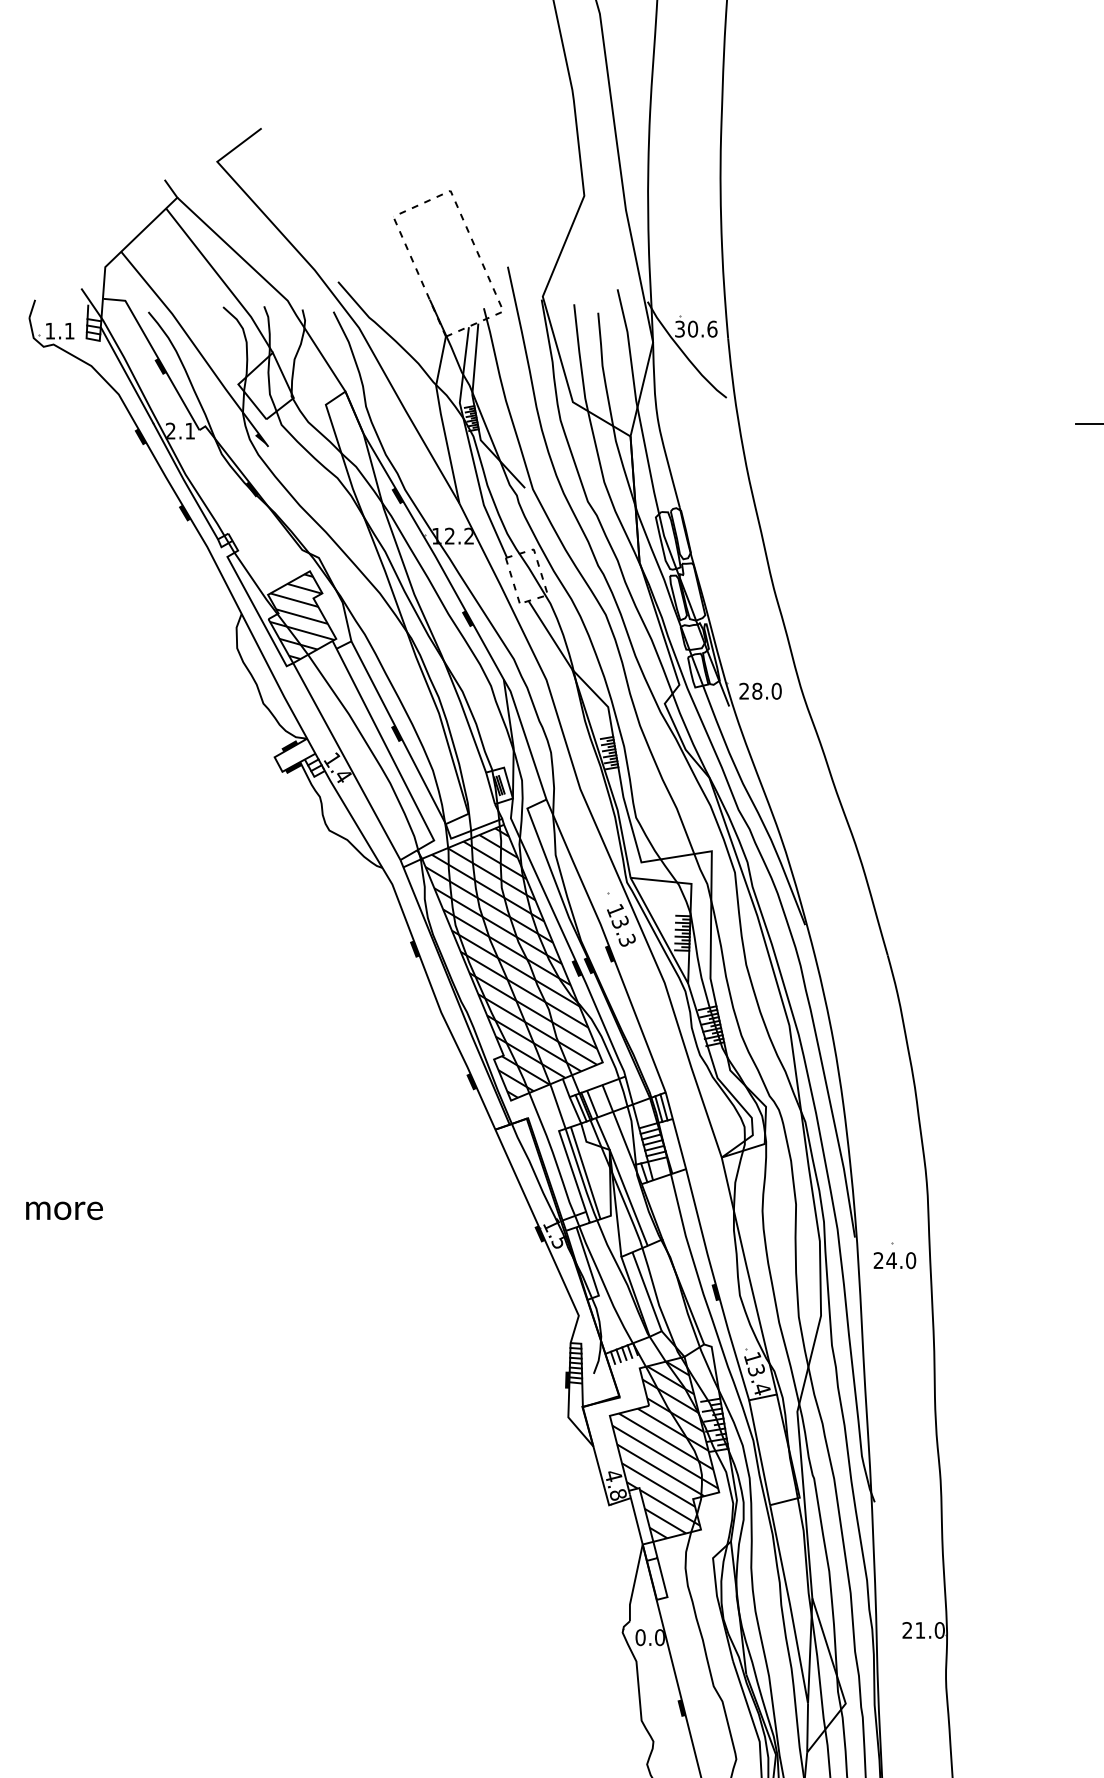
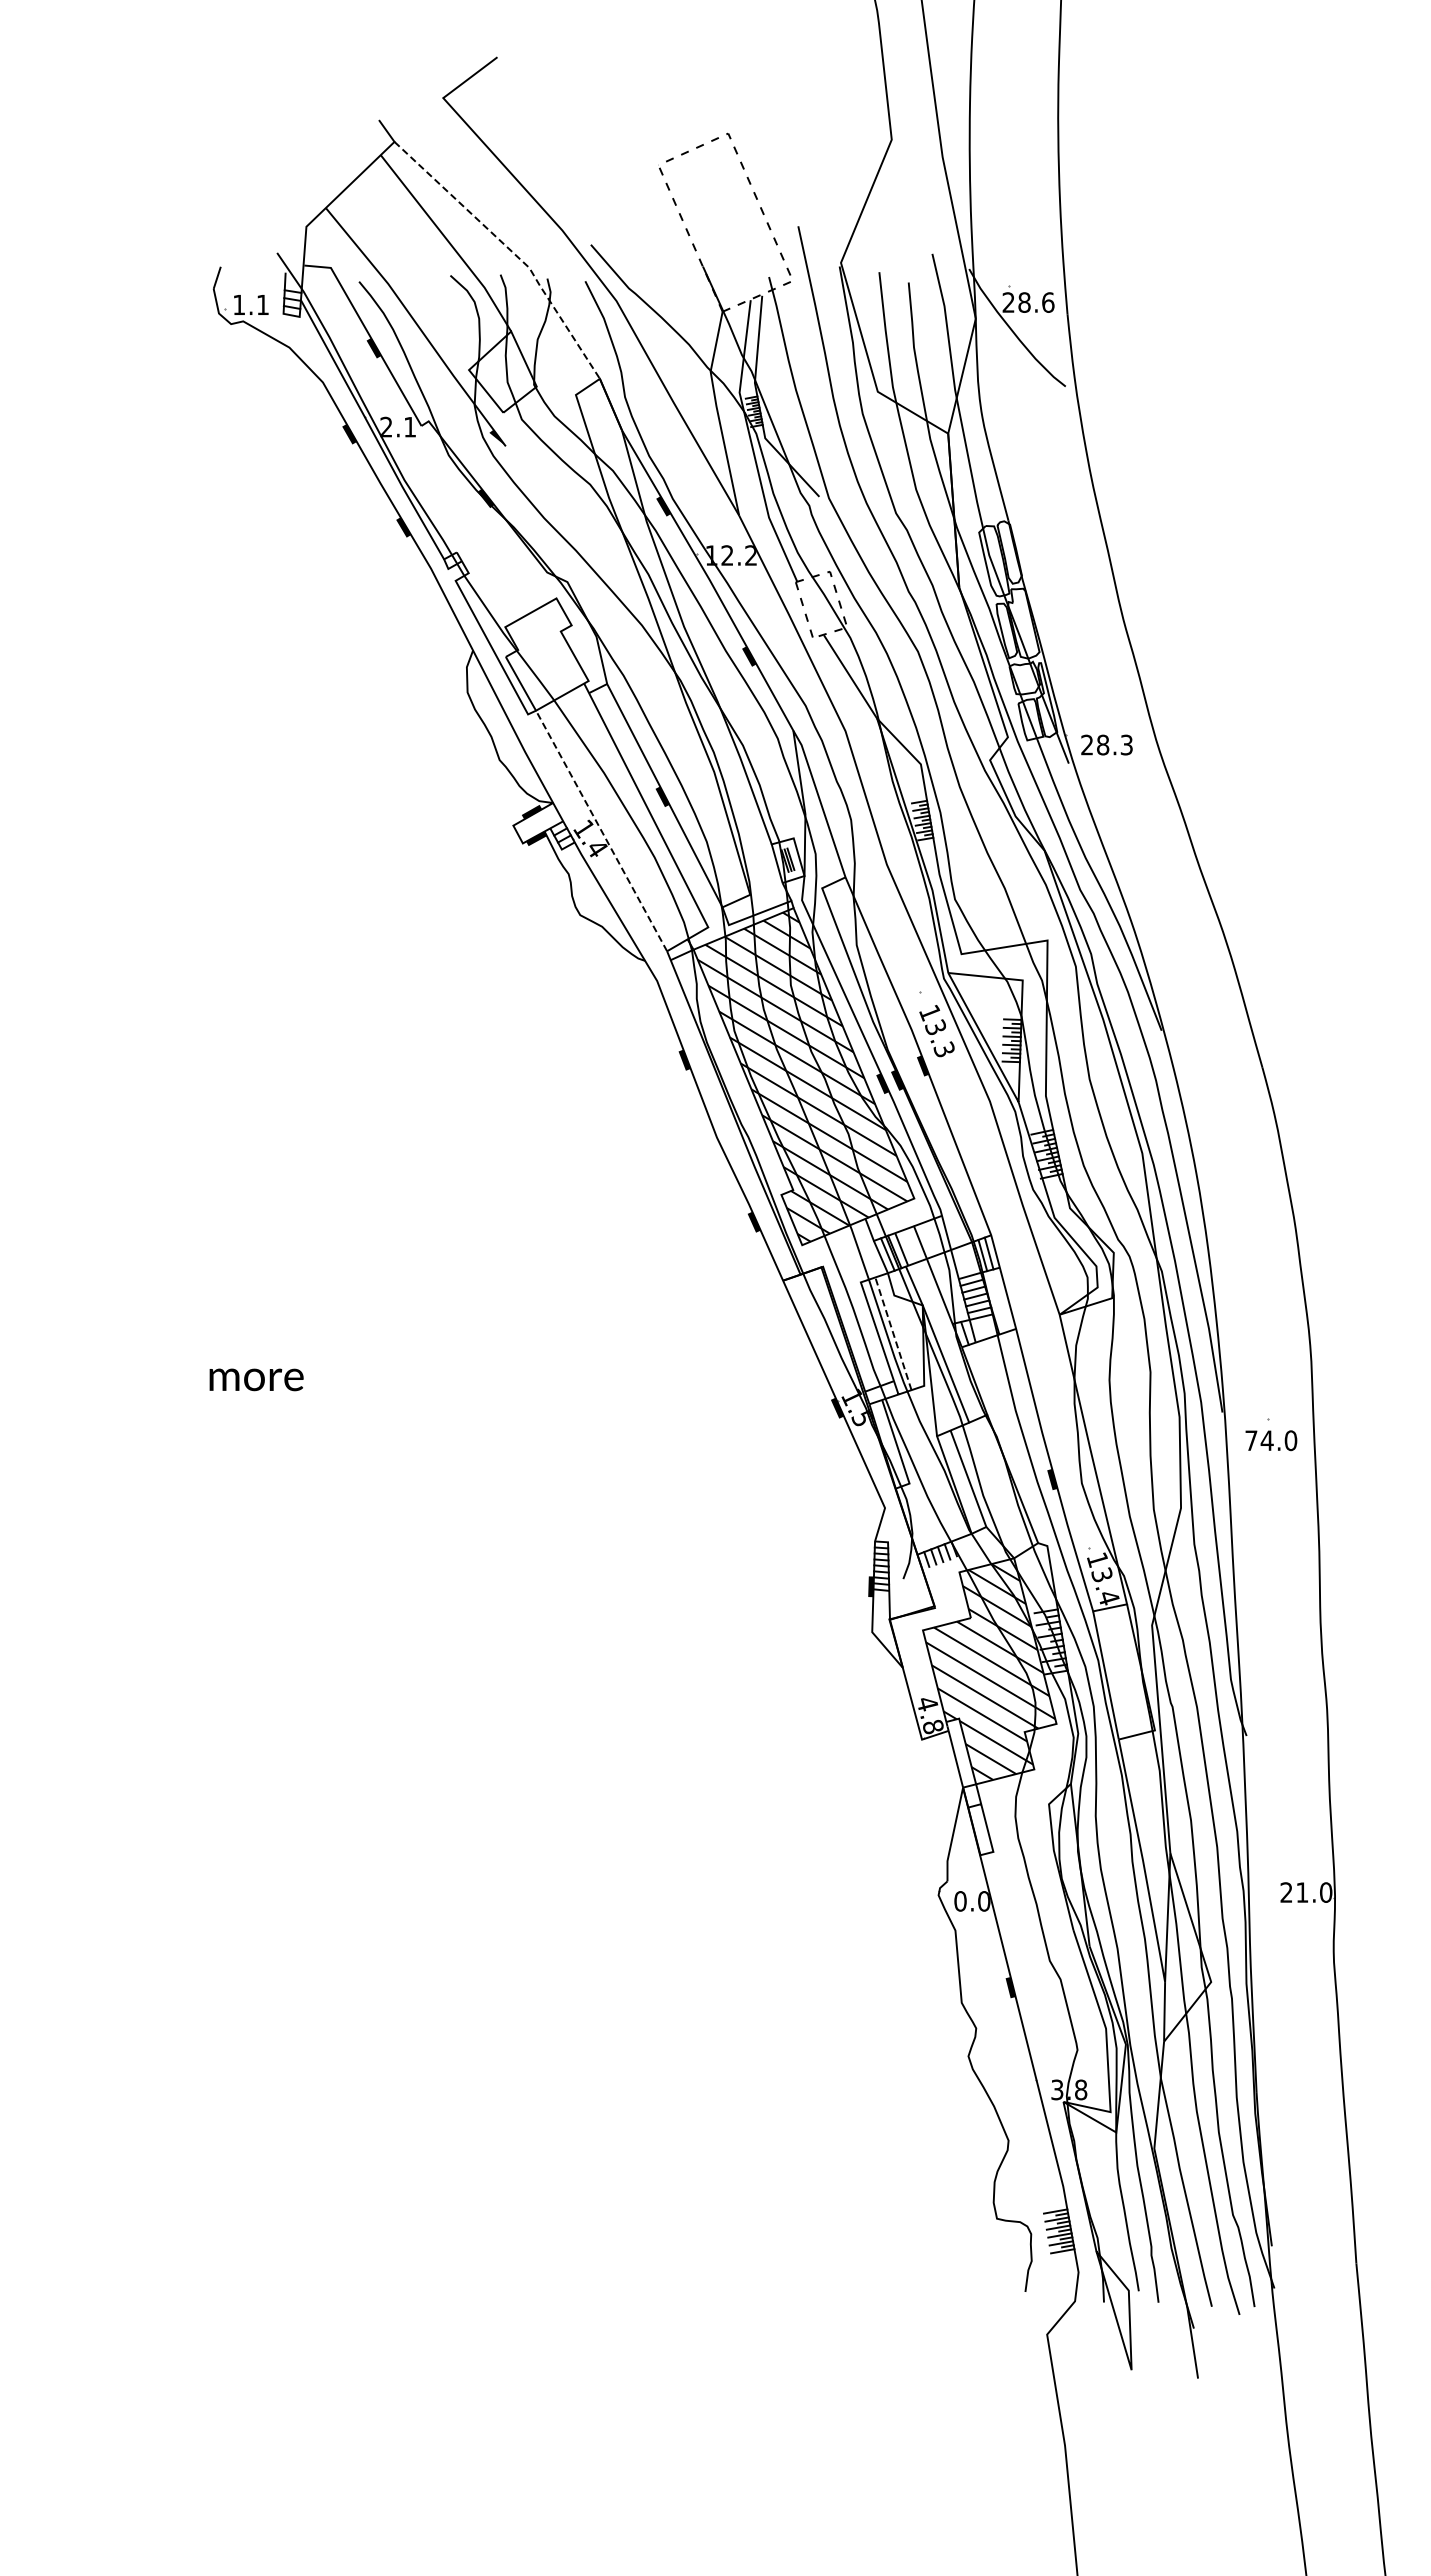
line: (273, 286) -> (511, 250), solid -> dashed
text: (686, 329) -> (1016, 302), 30.6 -> 28.6
hatch: (301, 616) -> (546, 653), removed
text: (776, 690) -> (1126, 744), 28.0 -> 28.3
line: (346, 761) -> (601, 830), solid -> dashed
line: (585, 1172) -> (893, 1333), solid -> dashed
text: (878, 1260) -> (1251, 1440), 24.0 -> 74.0

